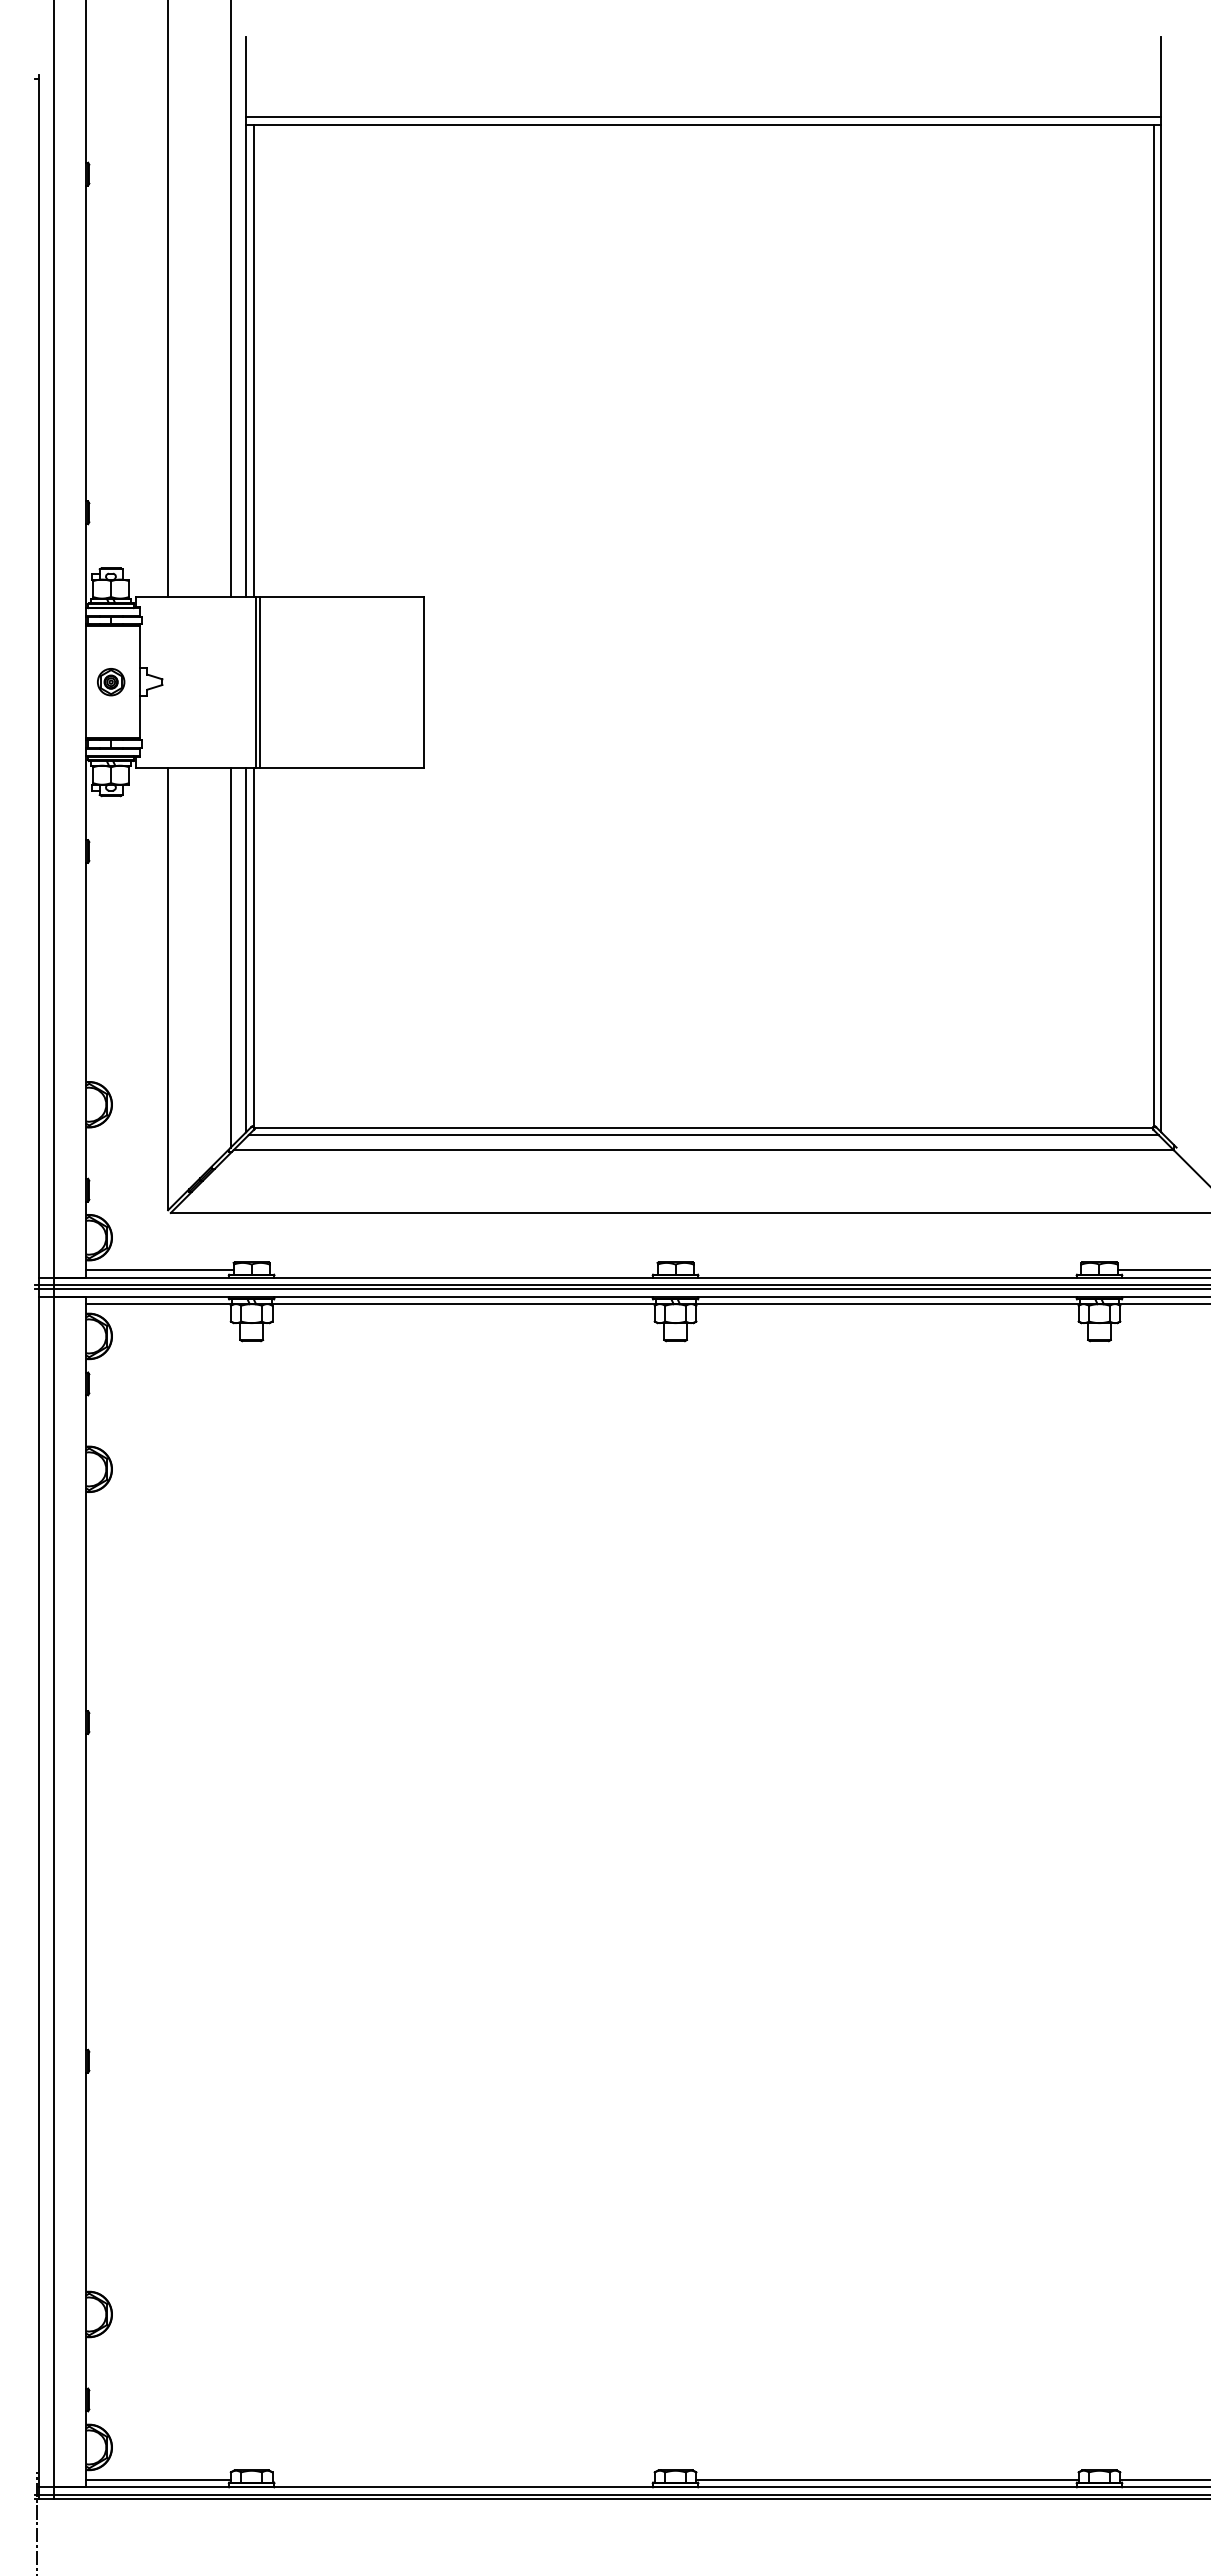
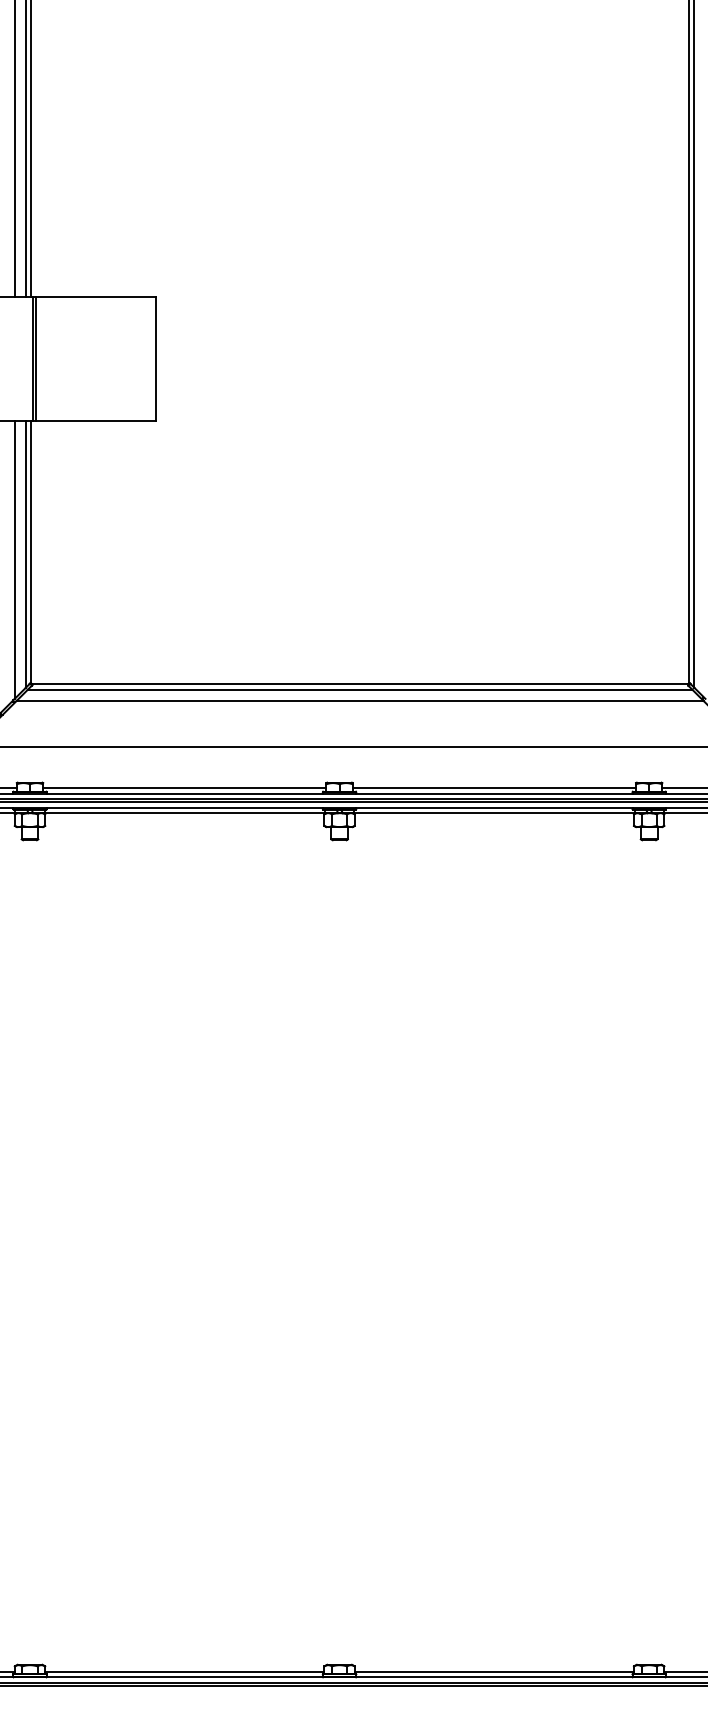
line: (463, 1269) -> (184, 787), added
line: (887, 1269) -> (494, 787), added
line: (463, 2479) -> (184, 1671), added

